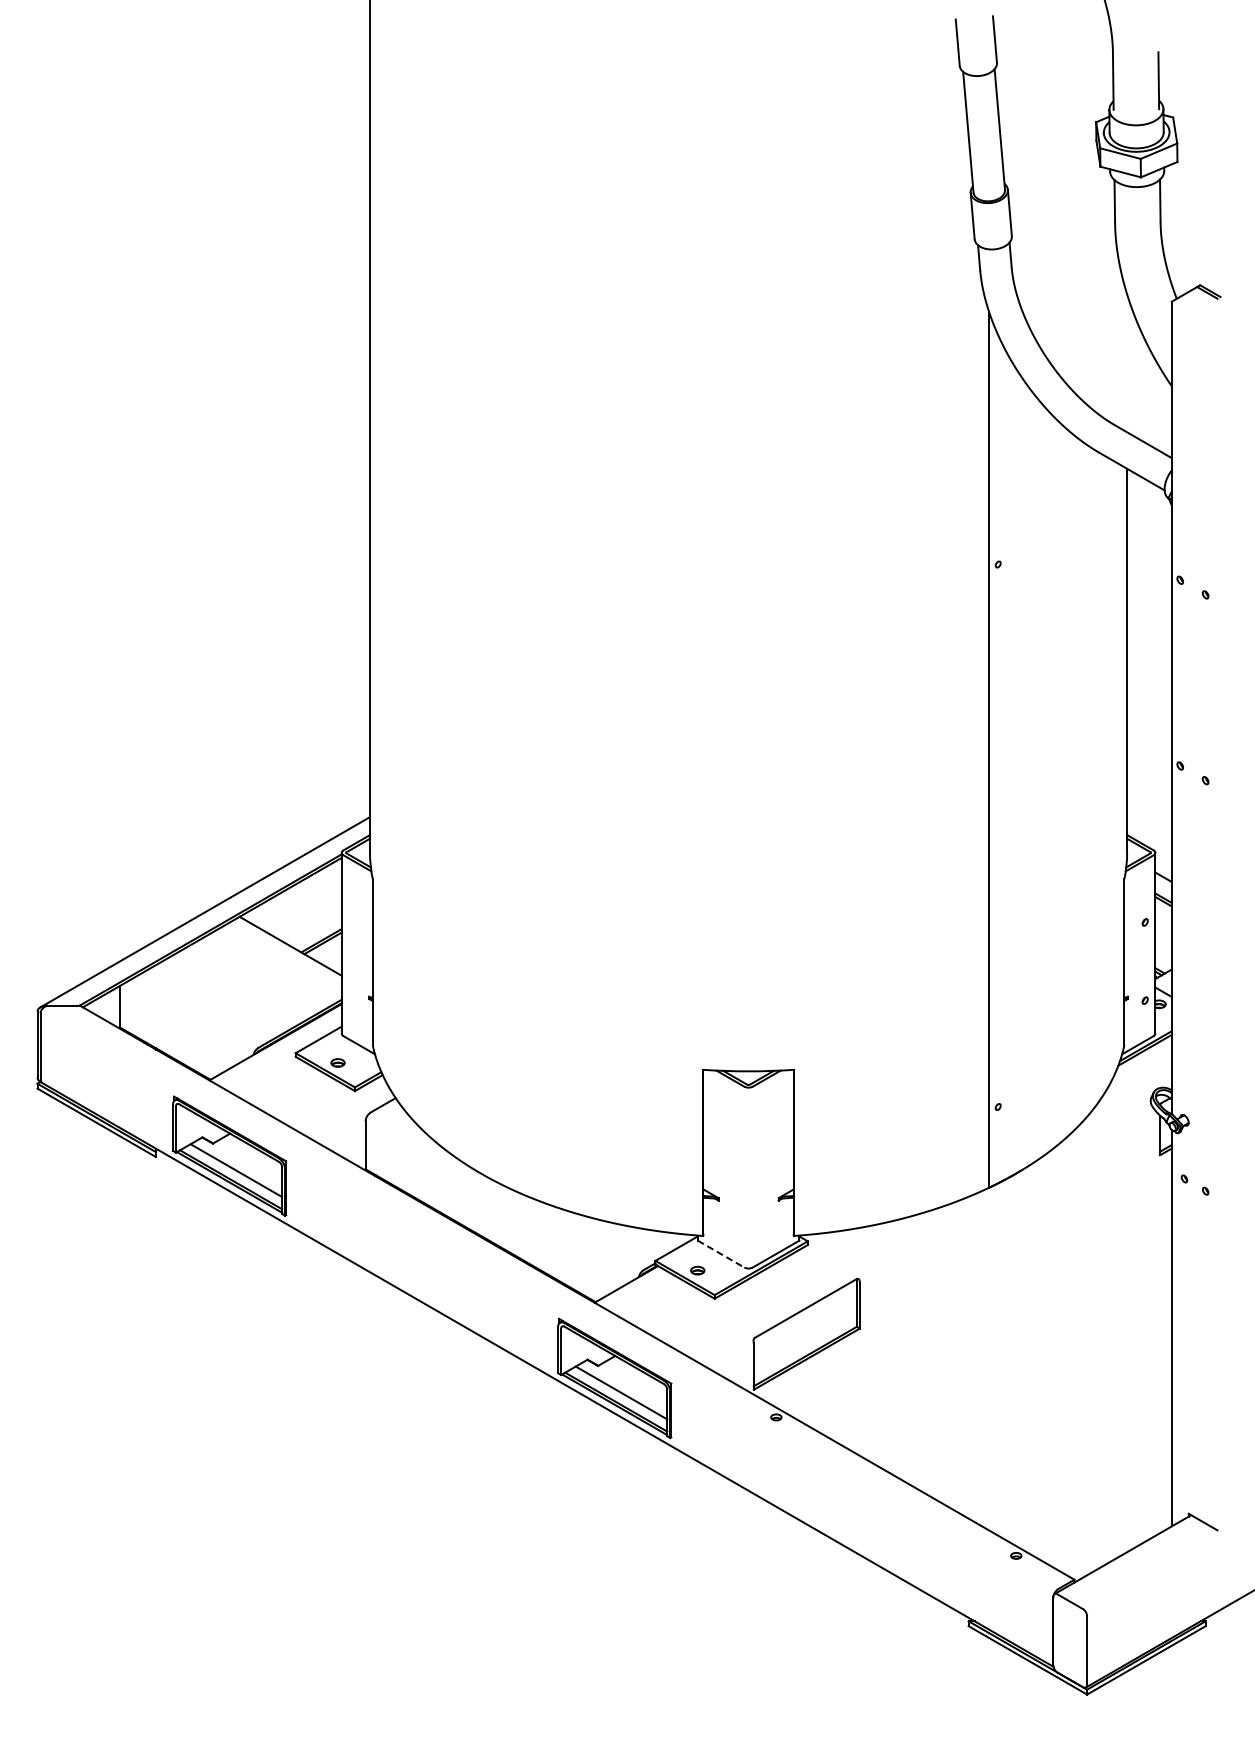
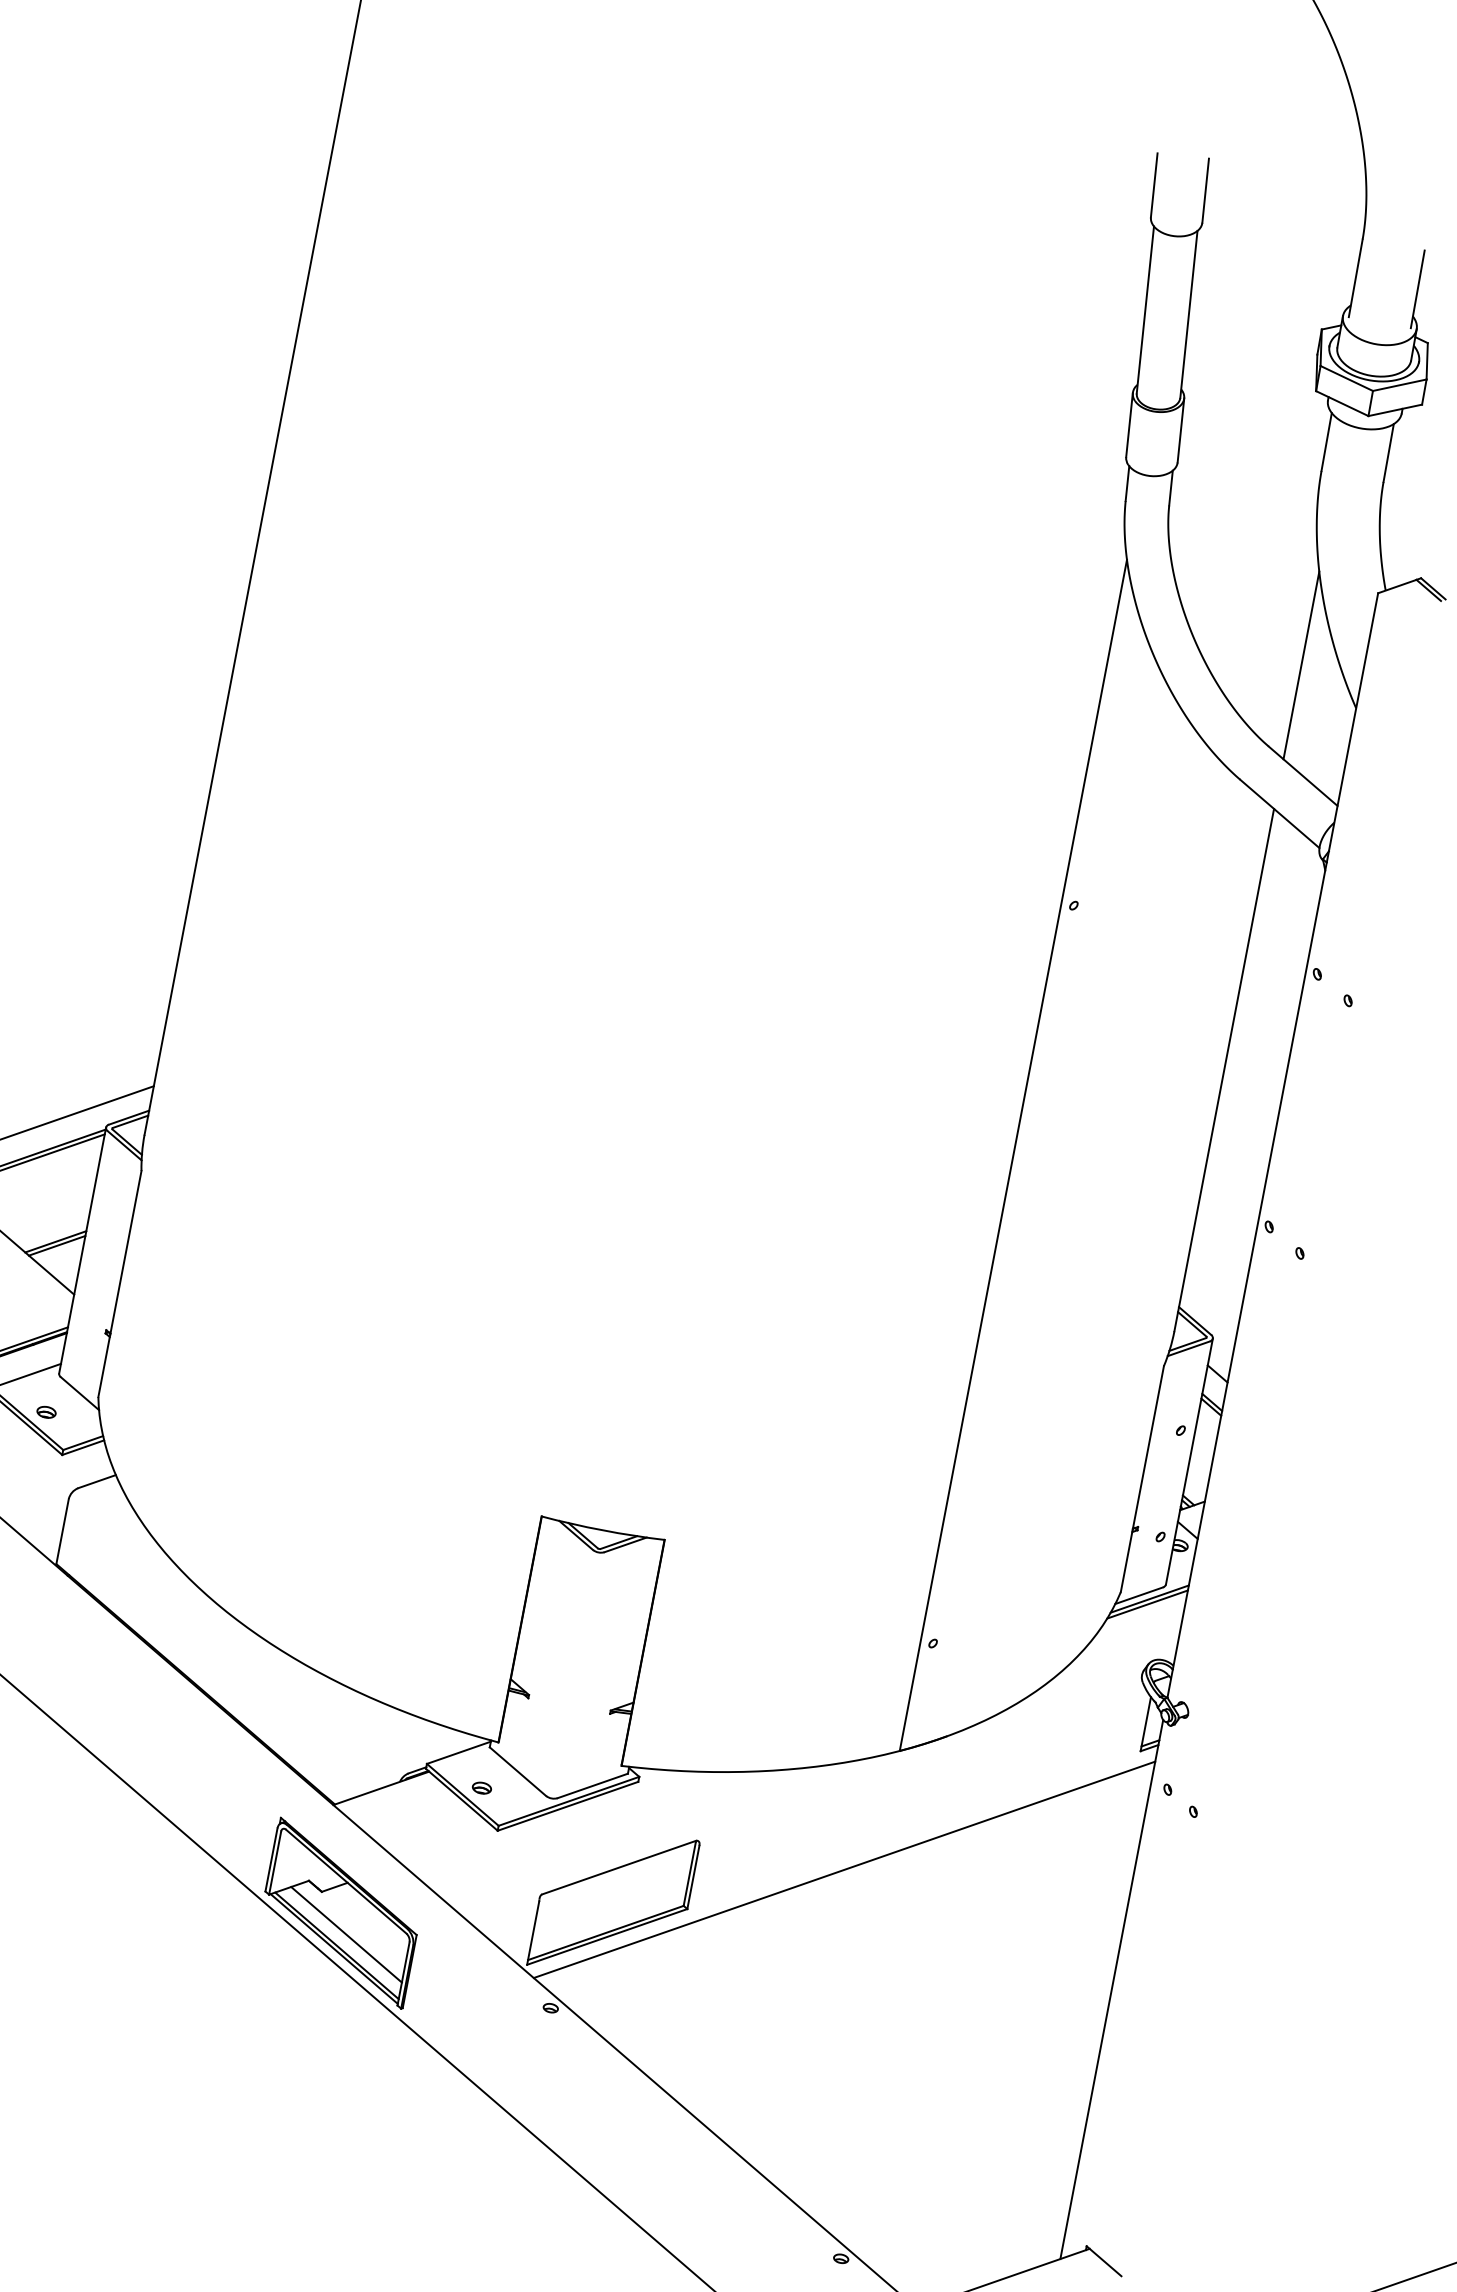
line: (1127, 363) -> (1301, 665), added
line: (721, 1254) -> (518, 1772), dashed -> solid
line: (965, 1279) -> (843, 1869), added

